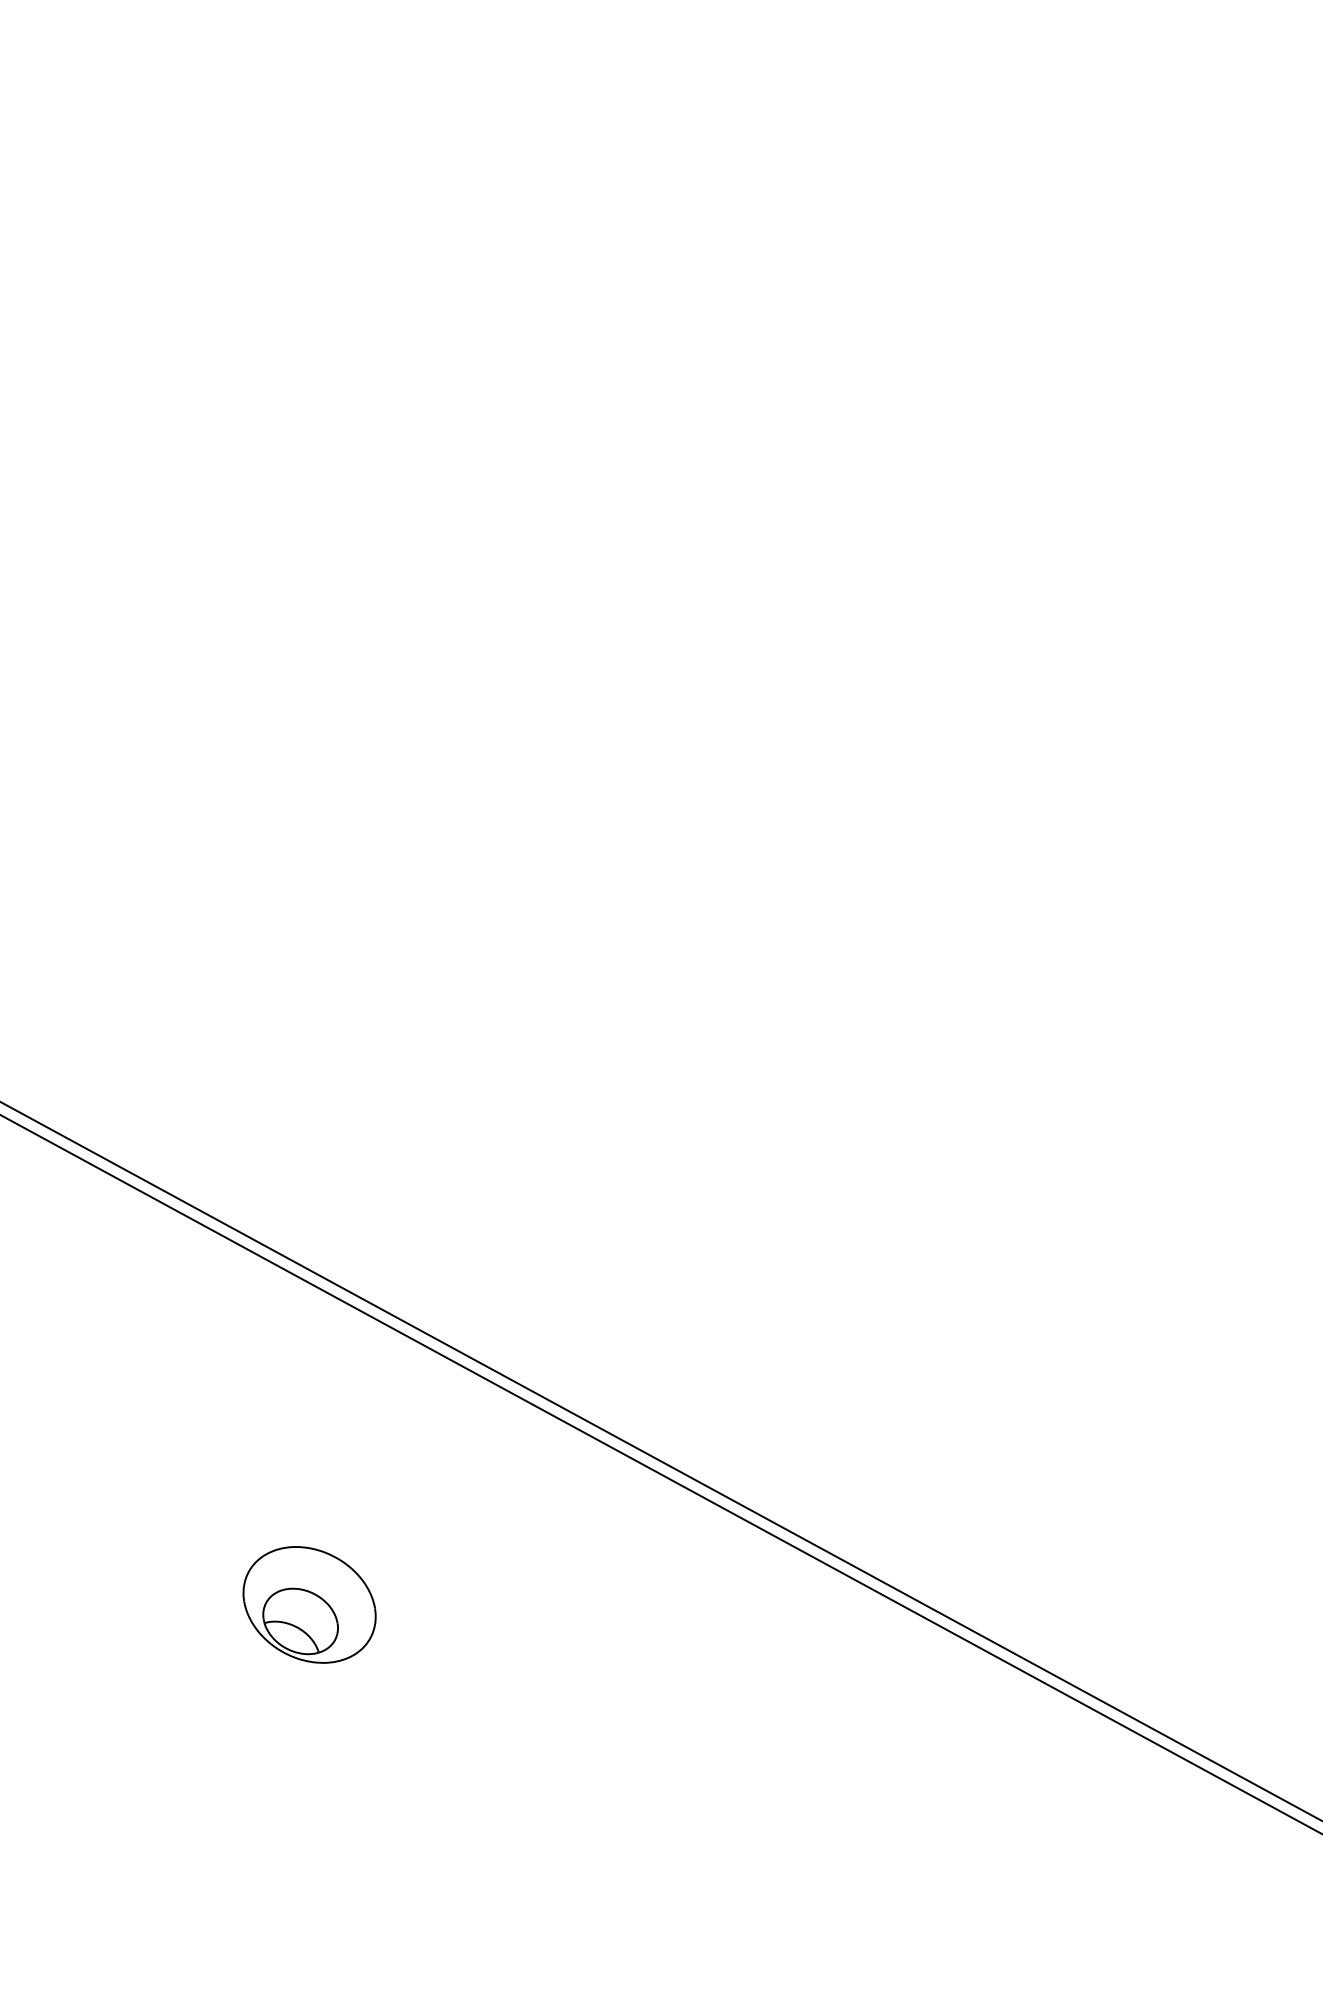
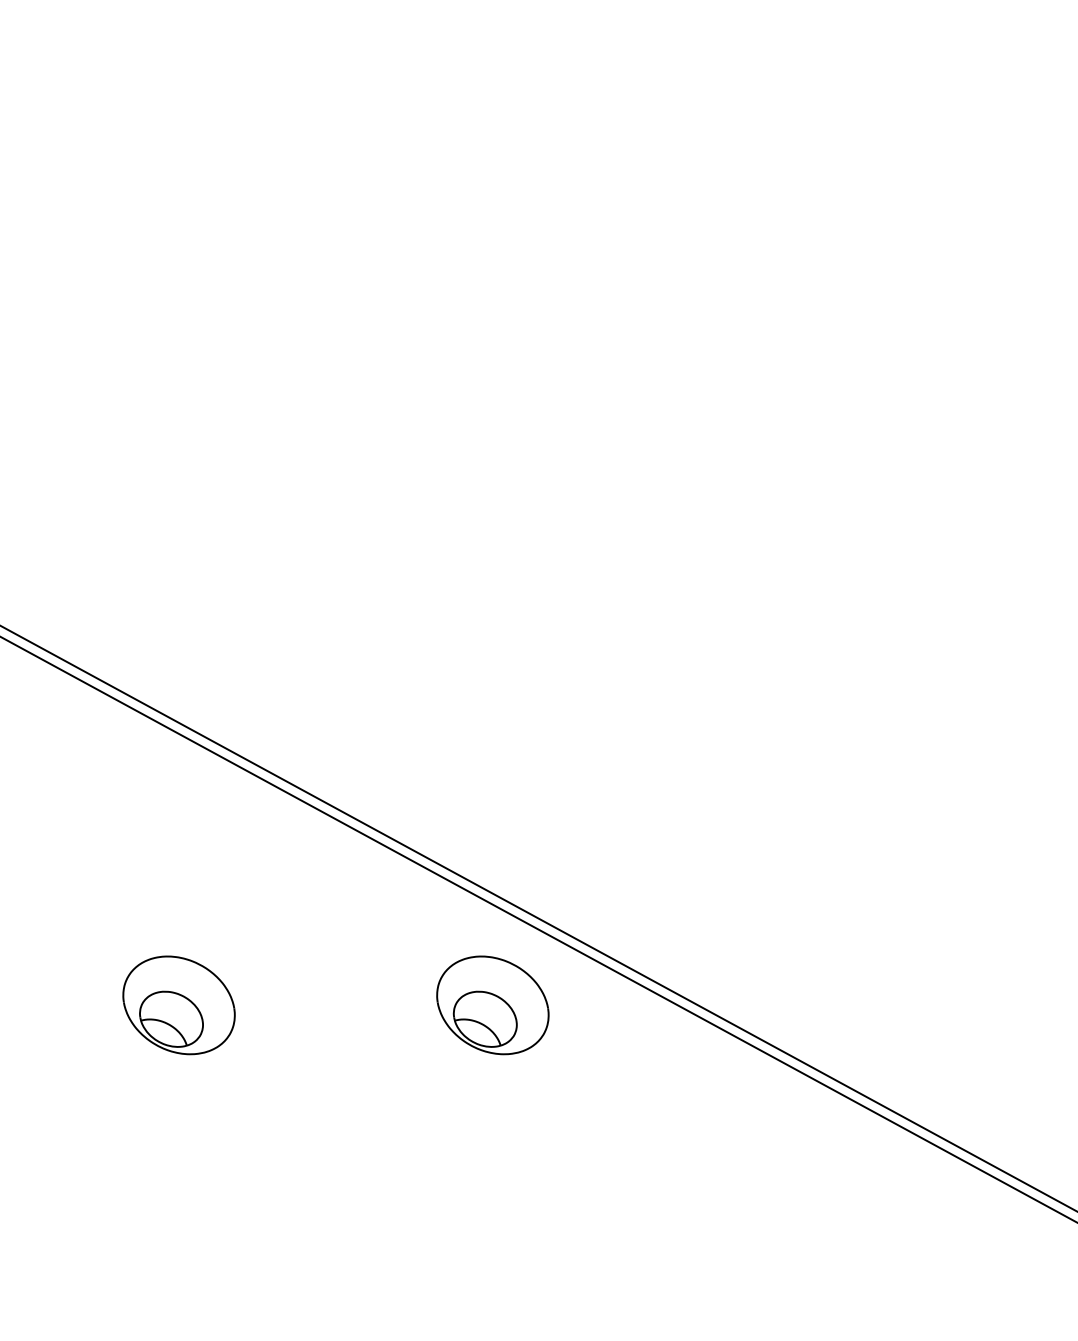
part: (681, 1604) -> (492, 1005), added

